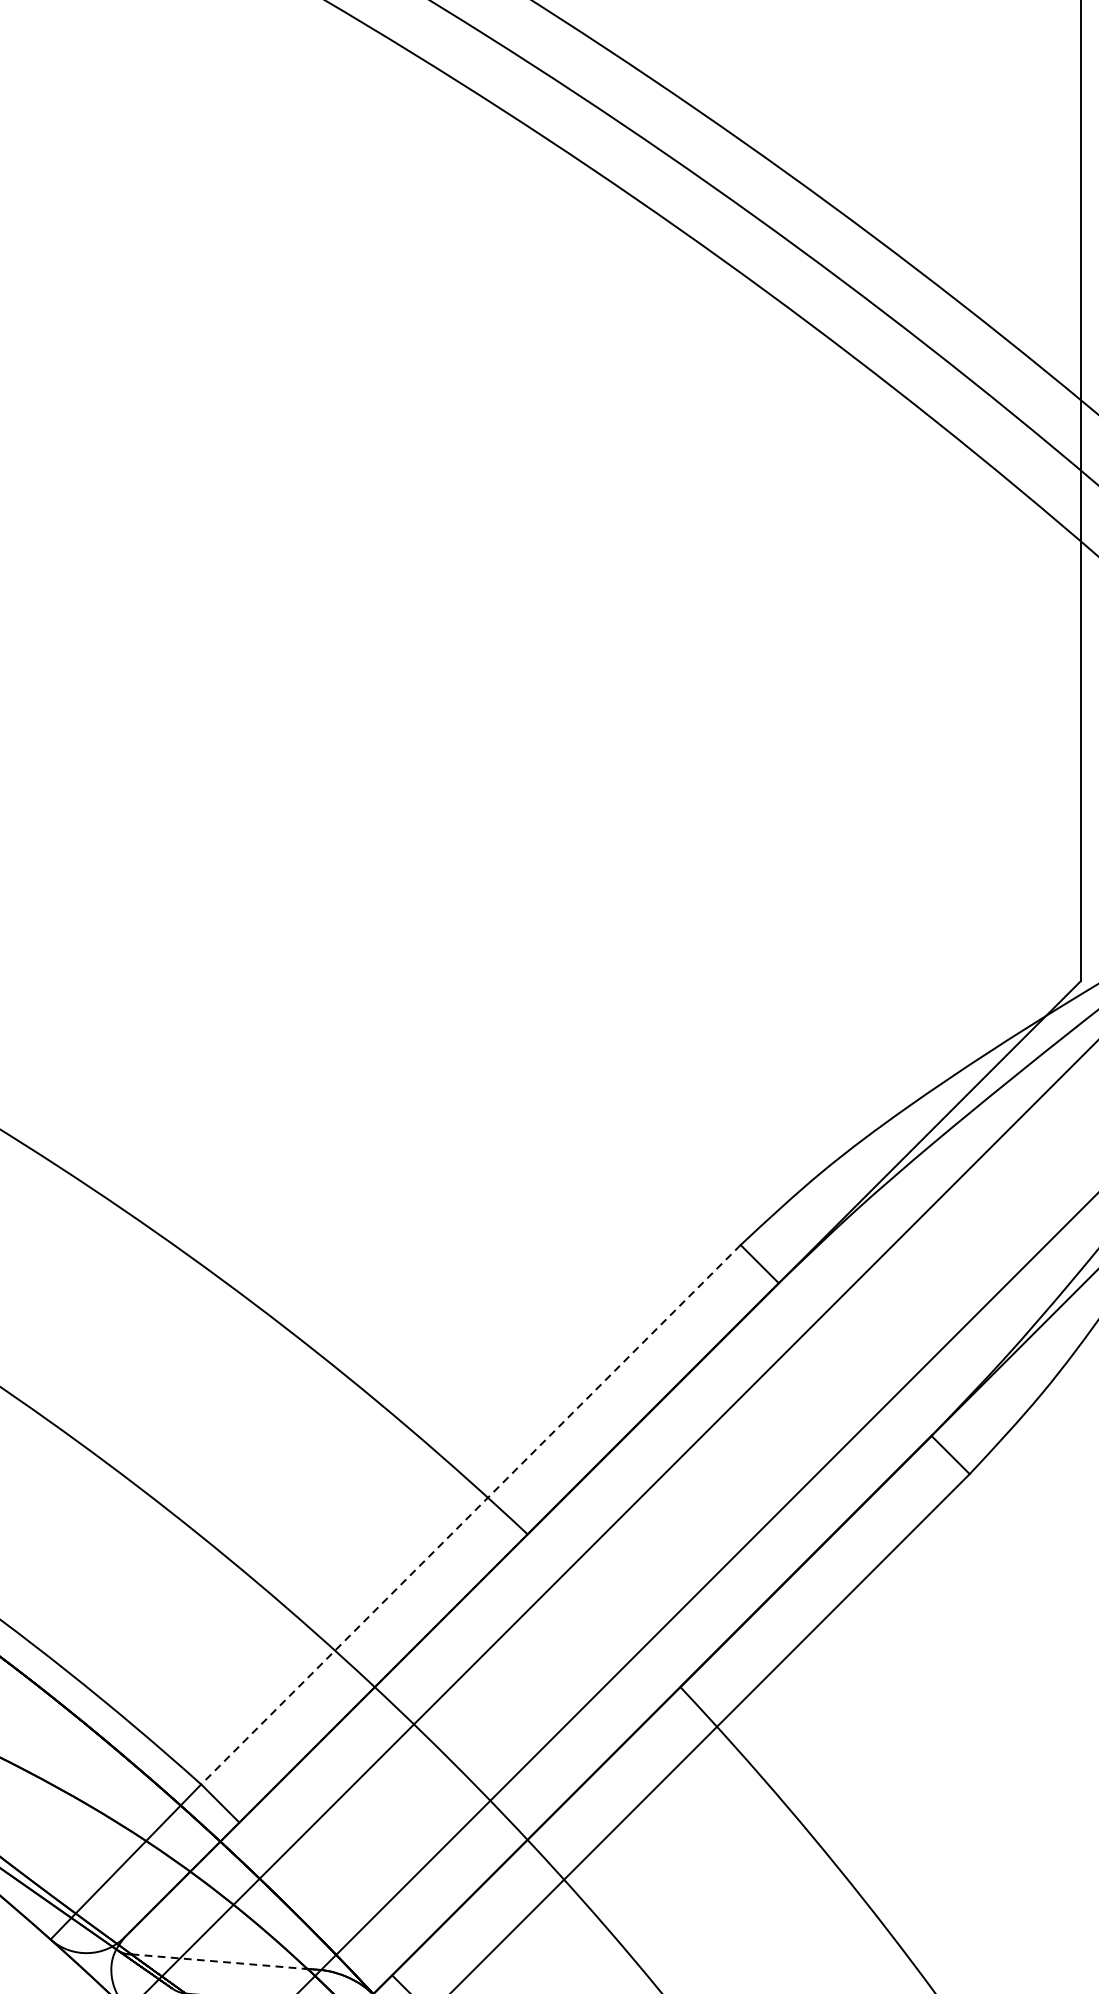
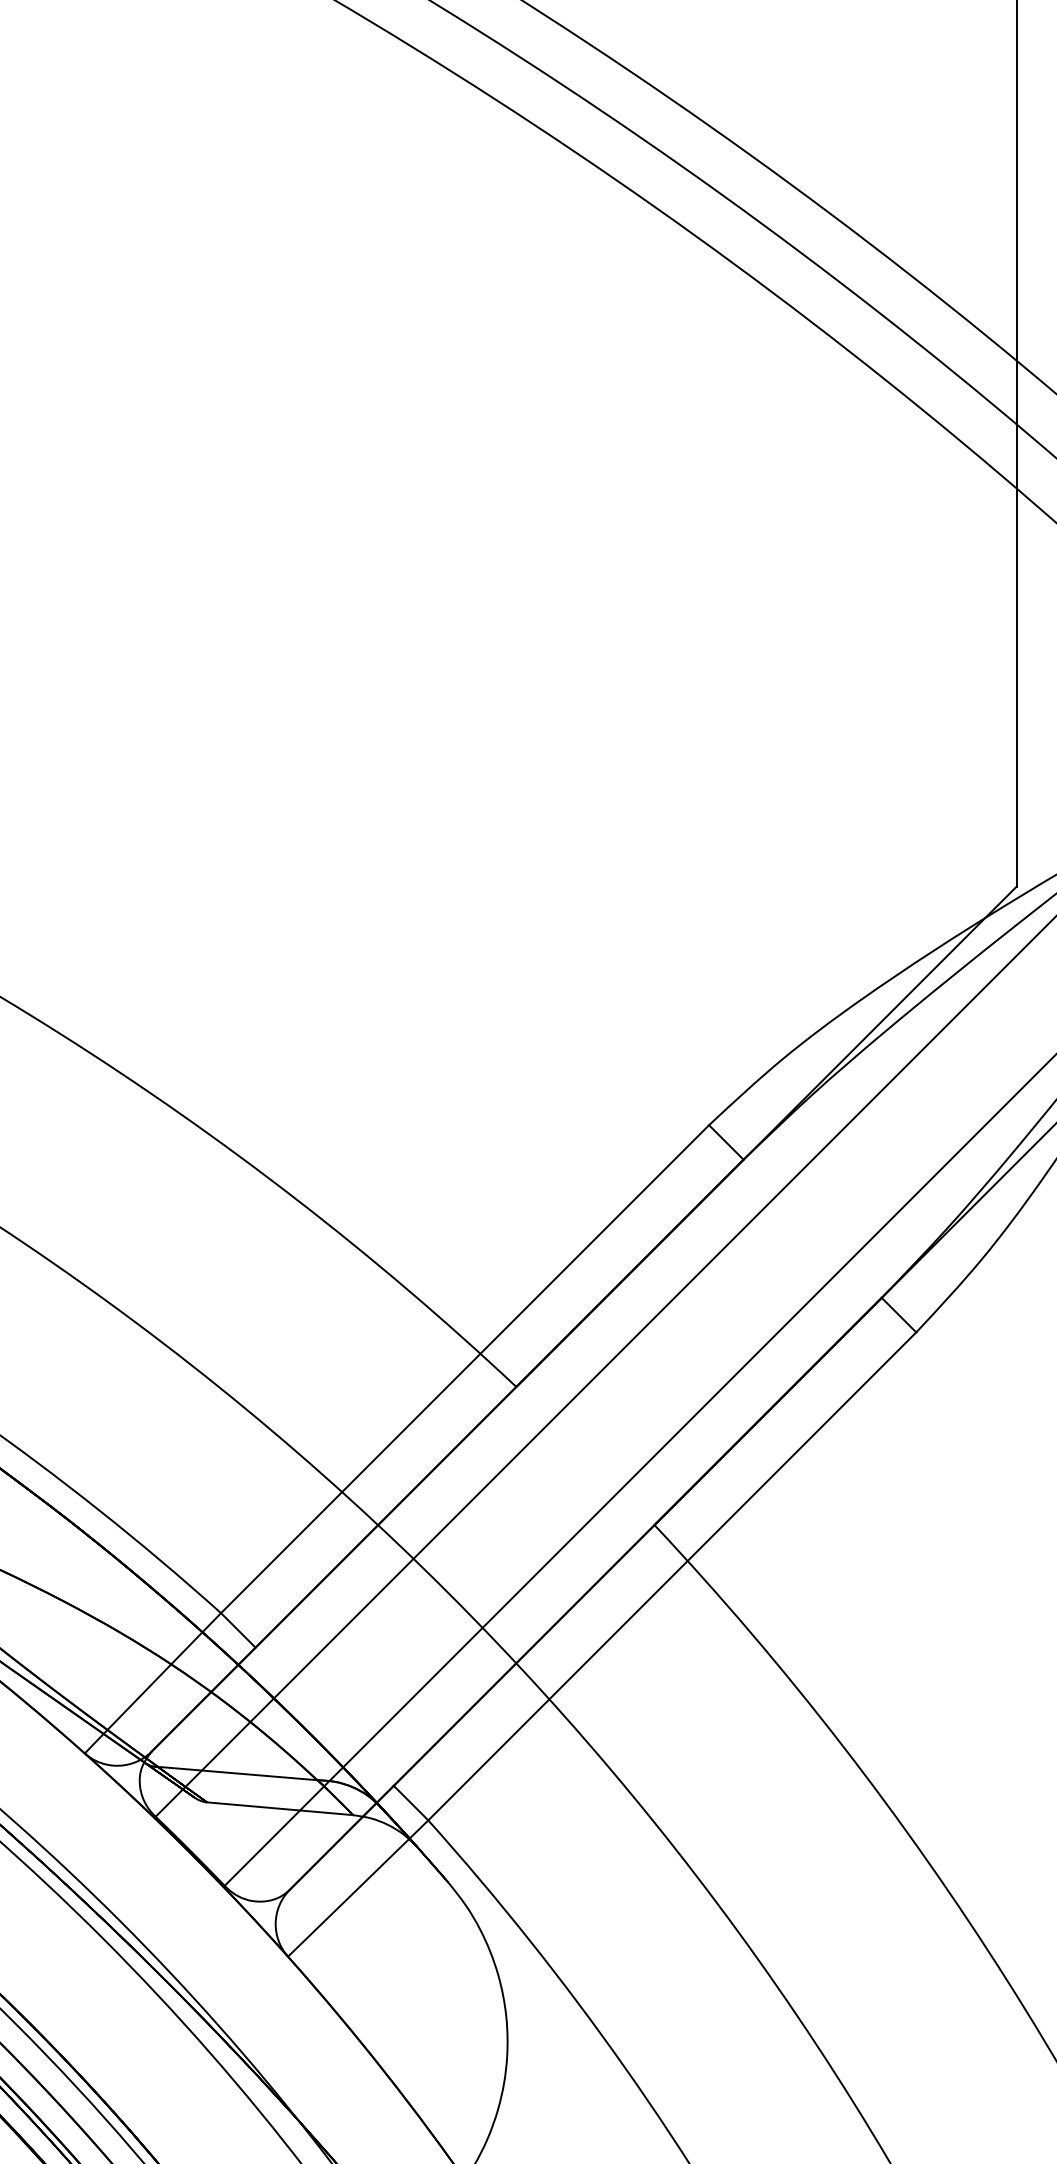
line: (470, 1515) -> (464, 1369), dashed -> solid
line: (219, 1961) -> (237, 1773), dashed -> solid

